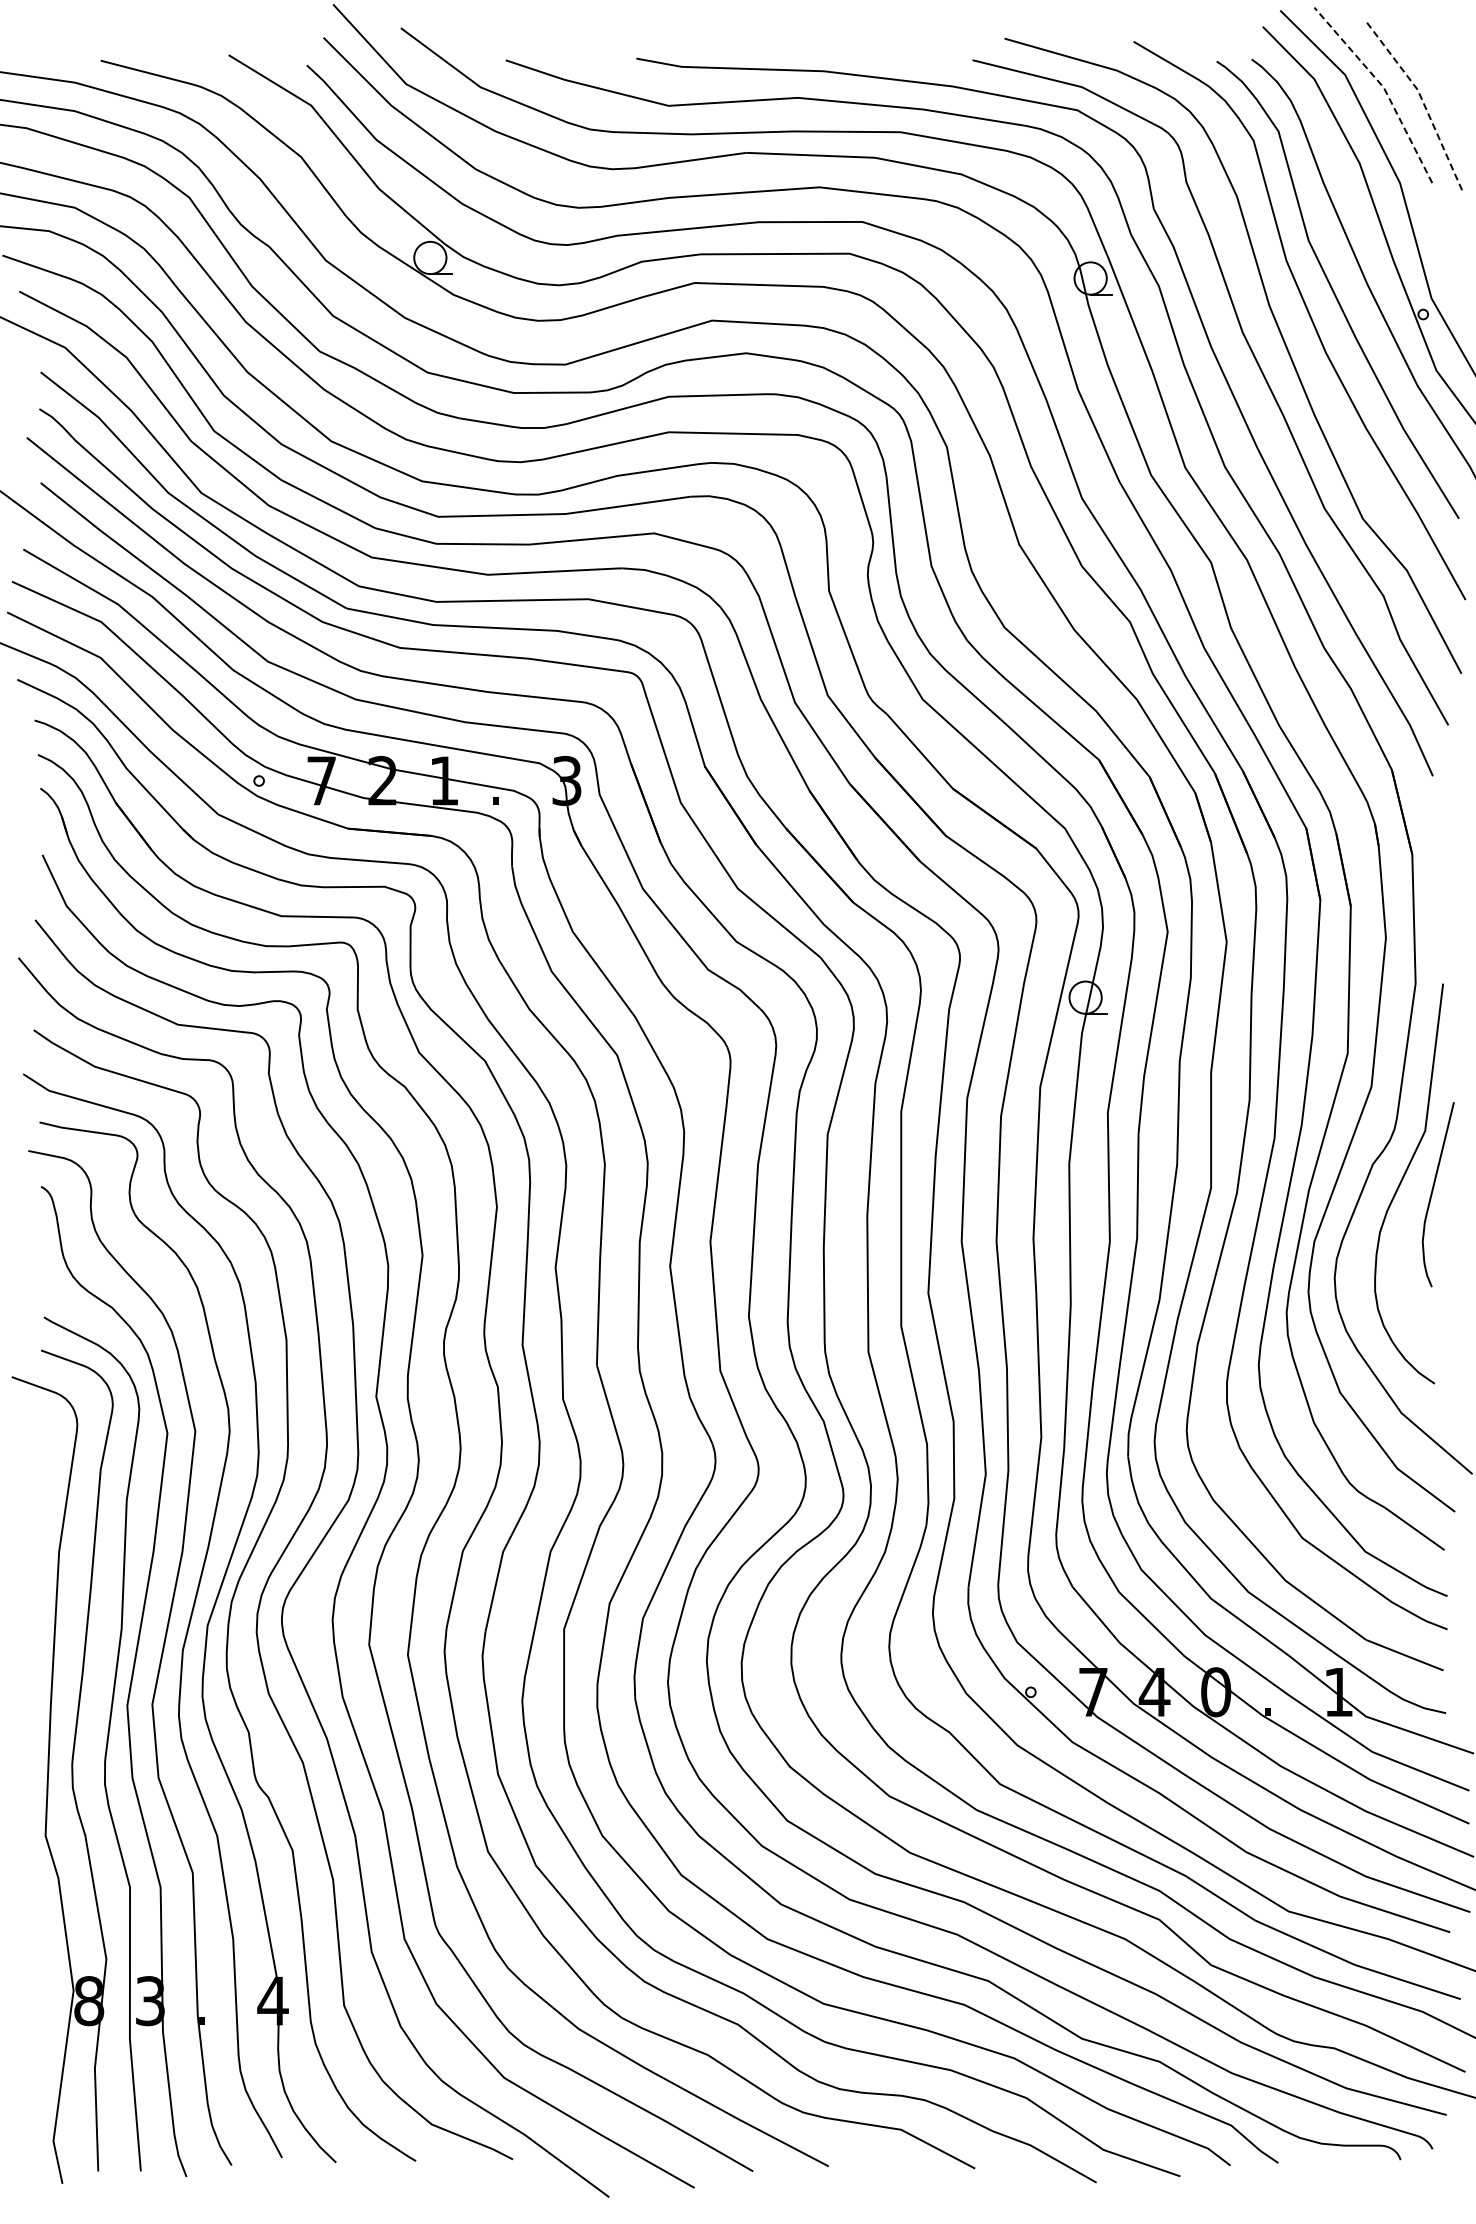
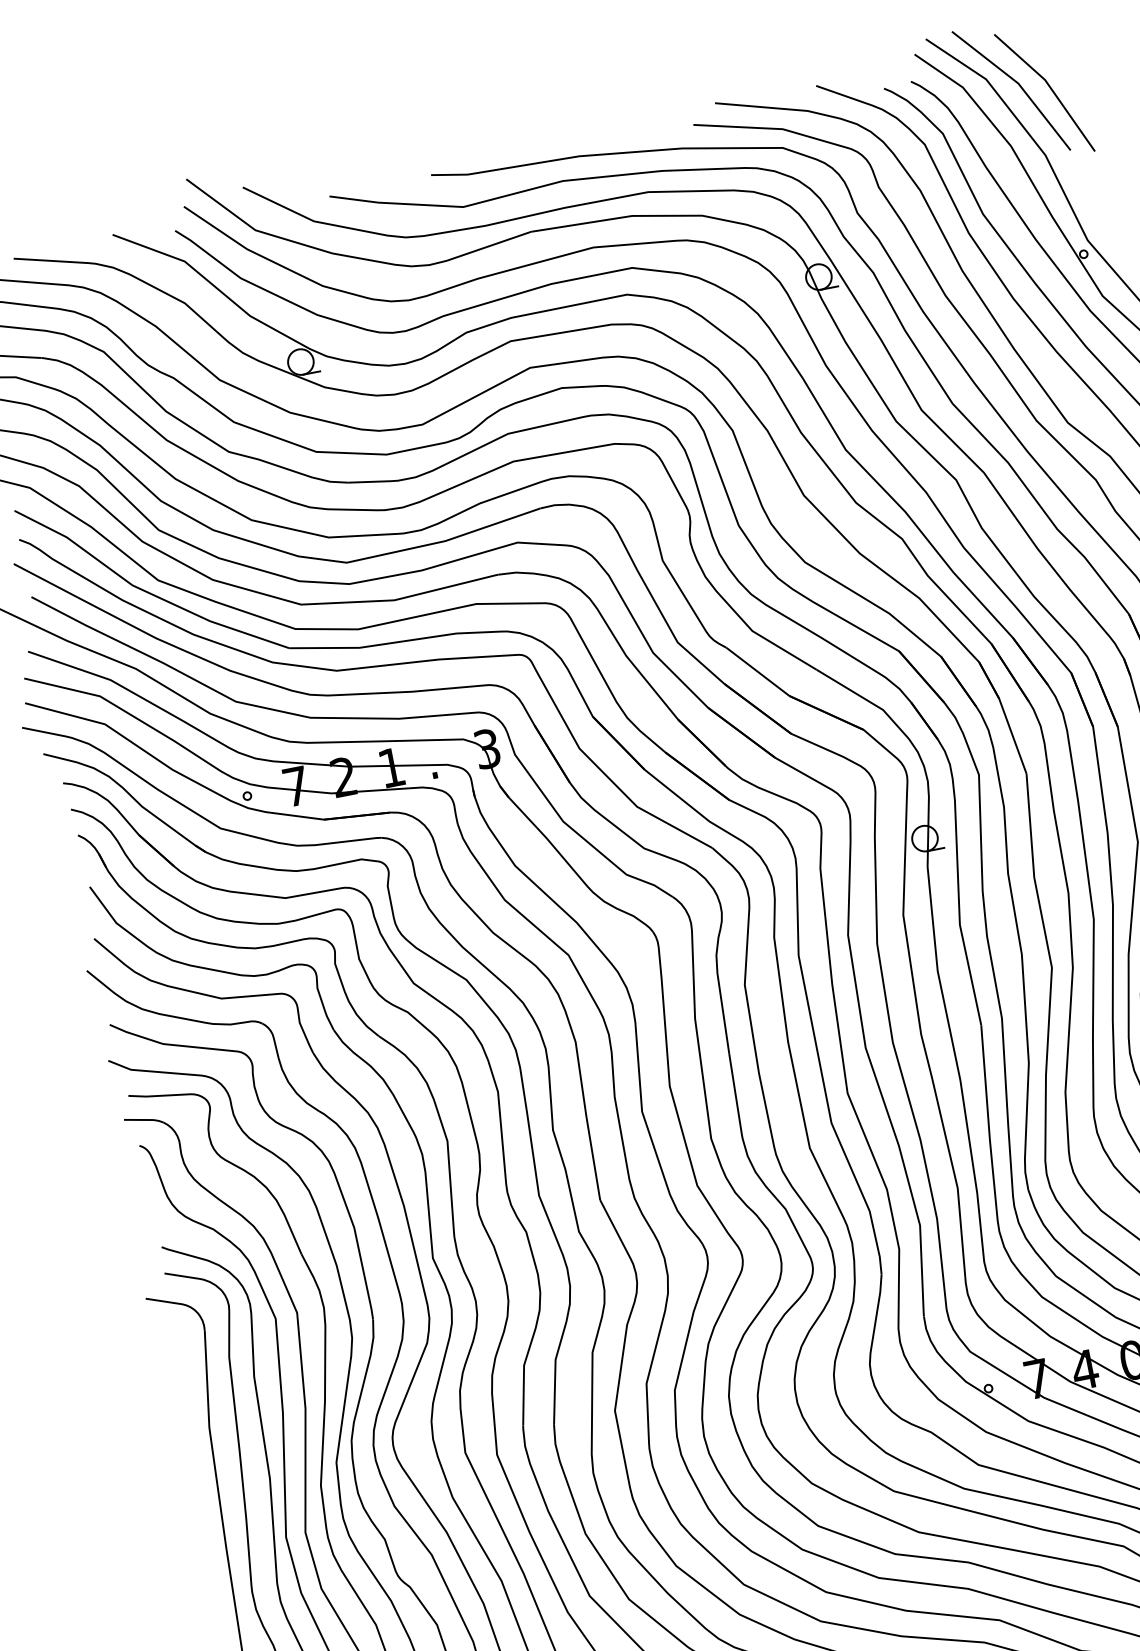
line: (1383, 87) -> (1018, 83), dashed -> solid
line: (1422, 99) -> (1050, 86), dashed -> solid

